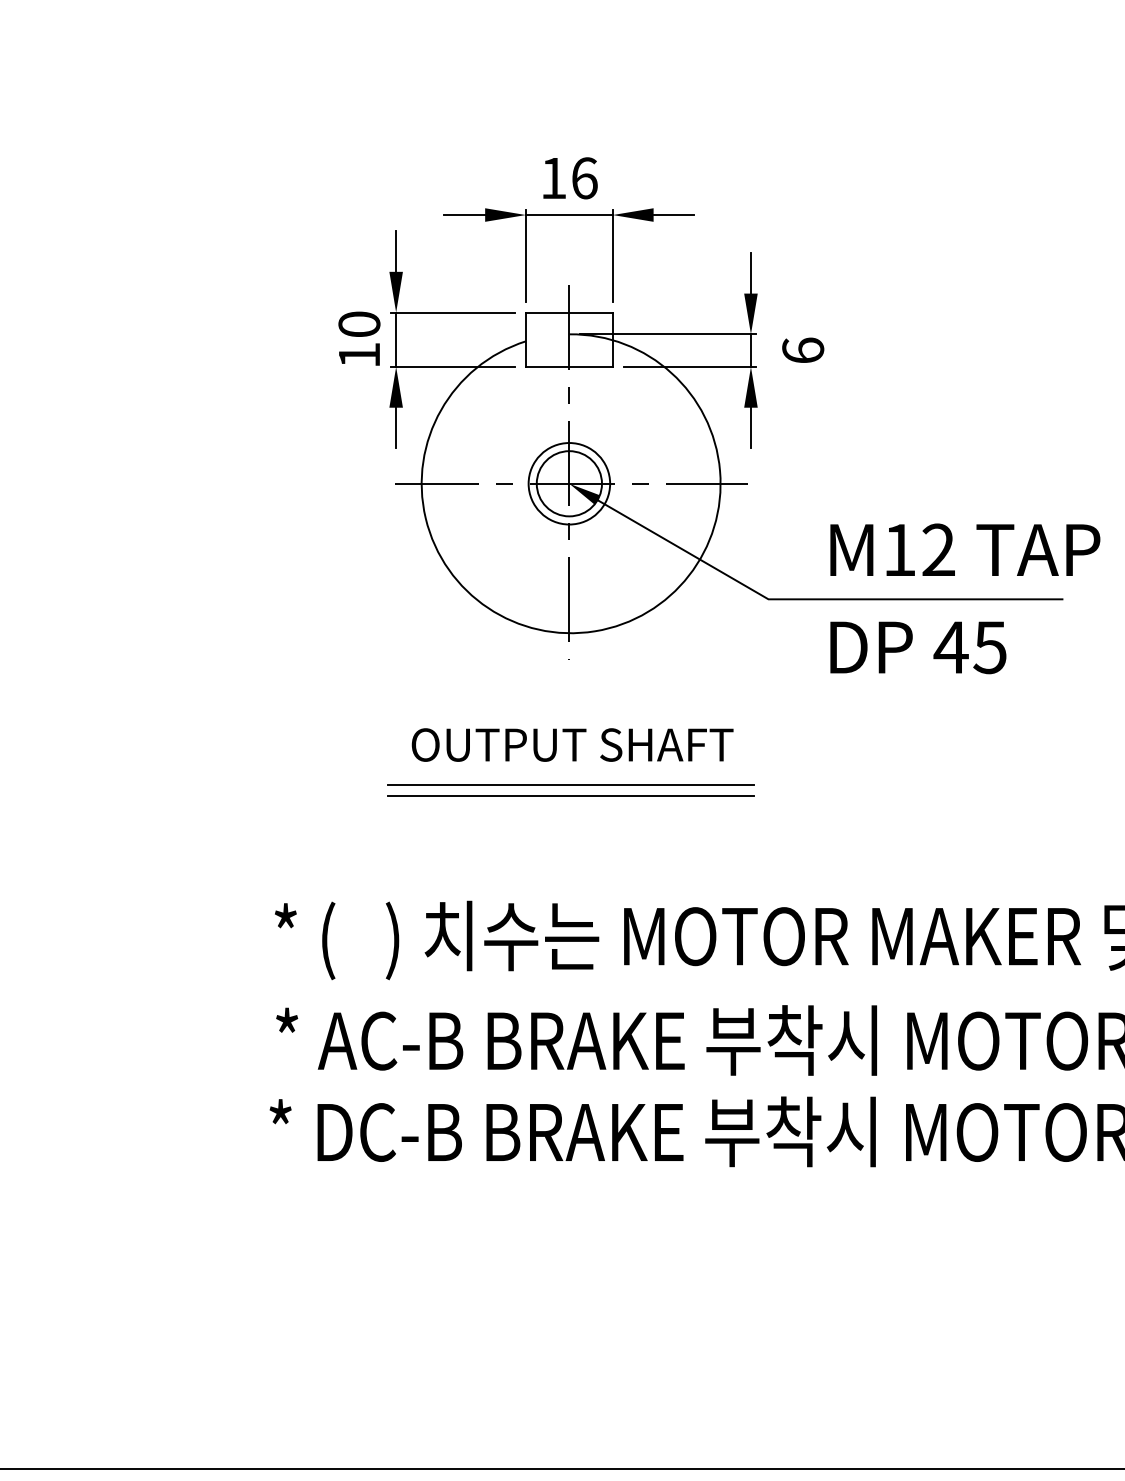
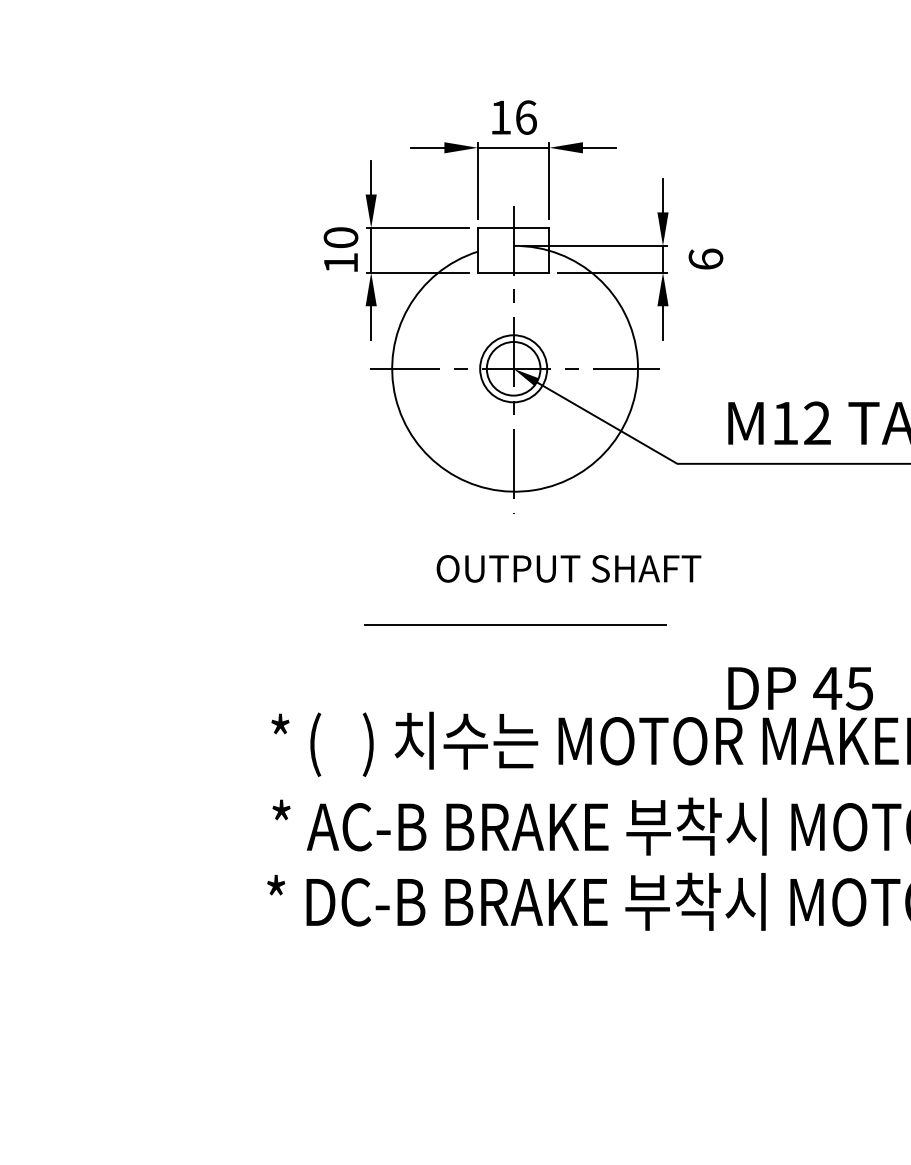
text: (918, 647) -> (800, 688), moved
text: (572, 744) -> (568, 568), moved
line: (571, 784) -> (515, 616), removed

